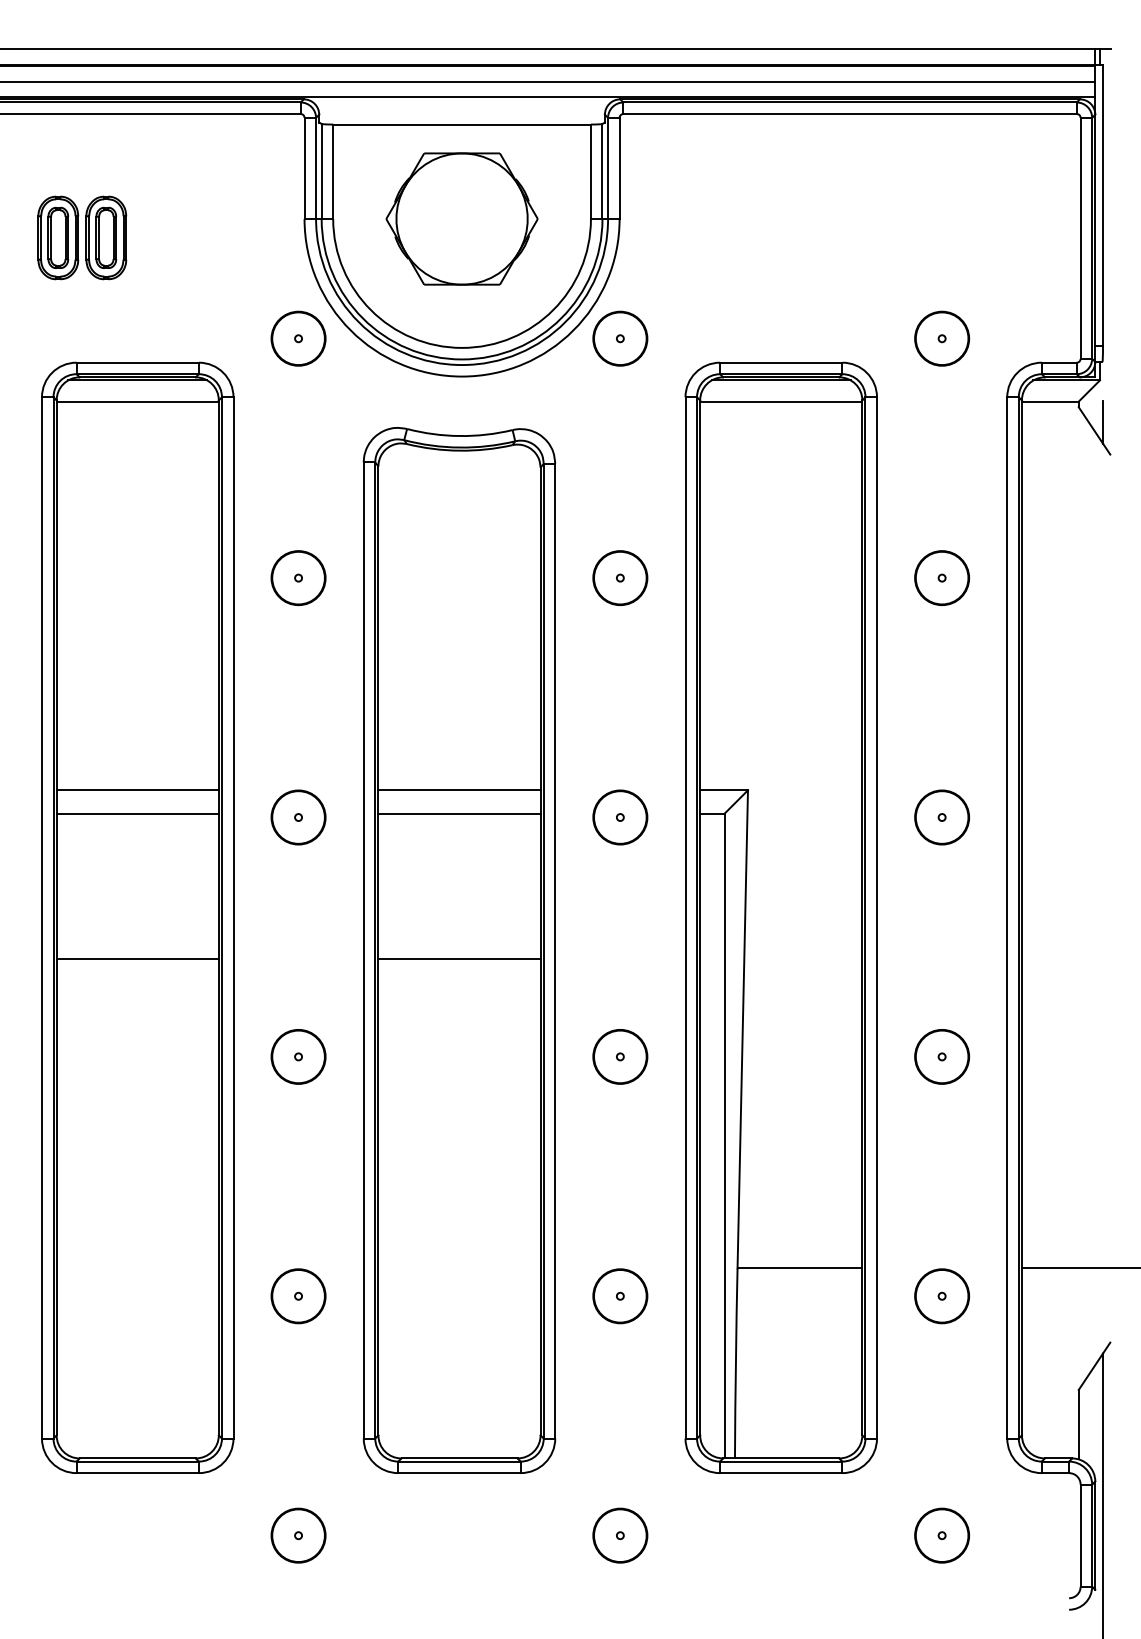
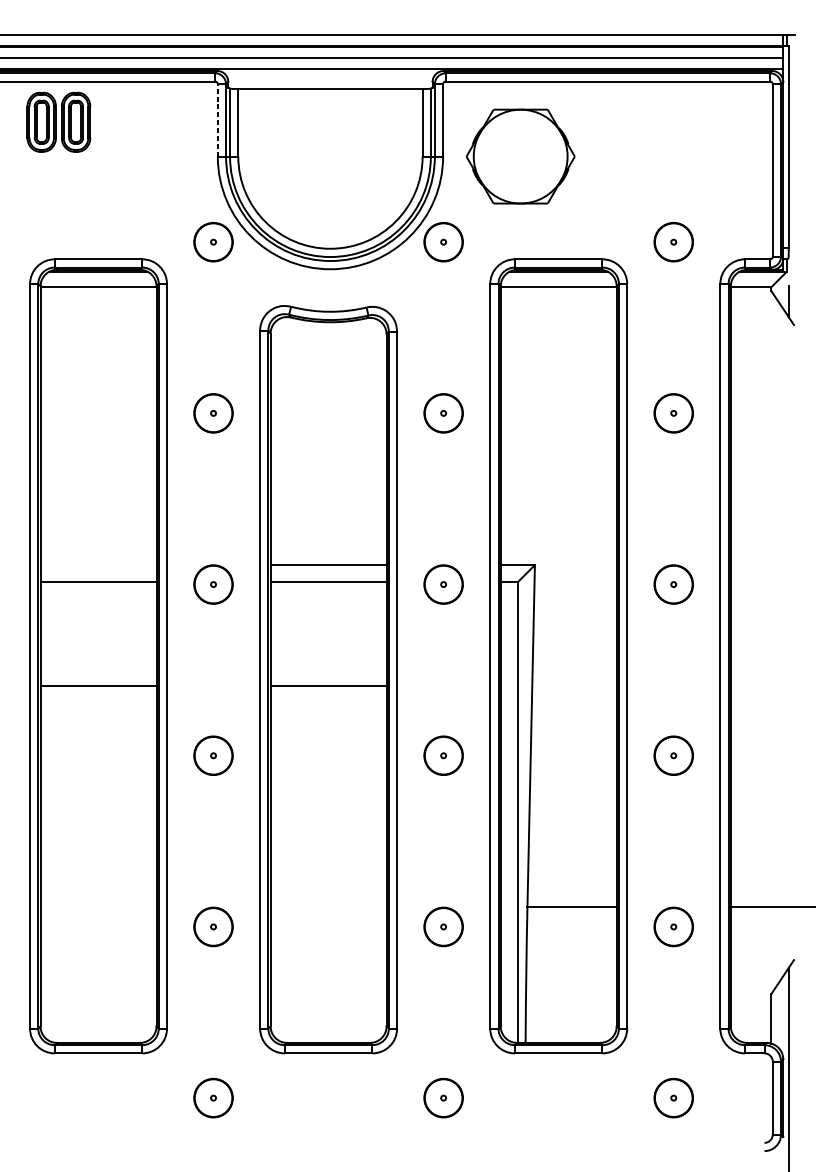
line: (304, 168) -> (217, 120), solid -> dashed
part: (461, 218) -> (520, 156), moved
part: (82, 237) -> (59, 121), moved
line: (137, 790) -> (98, 565), removed

